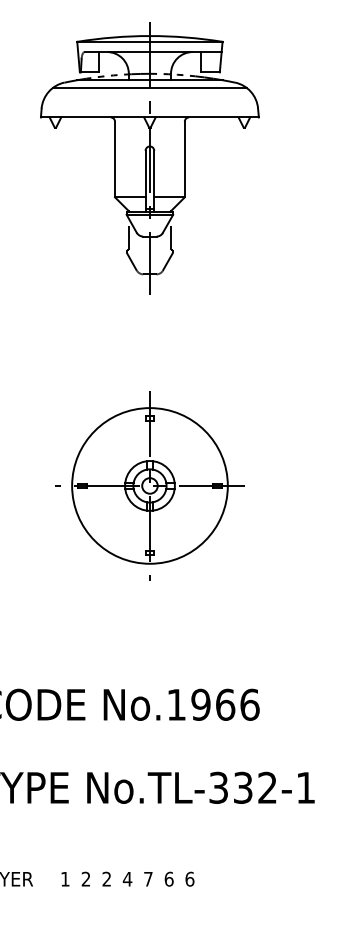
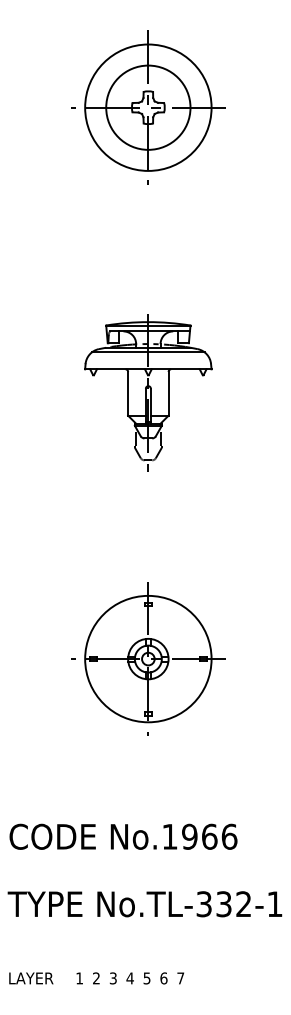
part: (150, 157) -> (148, 392), size x0.71
text: (107, 879) -> (113, 978), 2 -> 3
text: (147, 879) -> (146, 978), 7 -> 5
text: (189, 879) -> (180, 978), 6 -> 7

